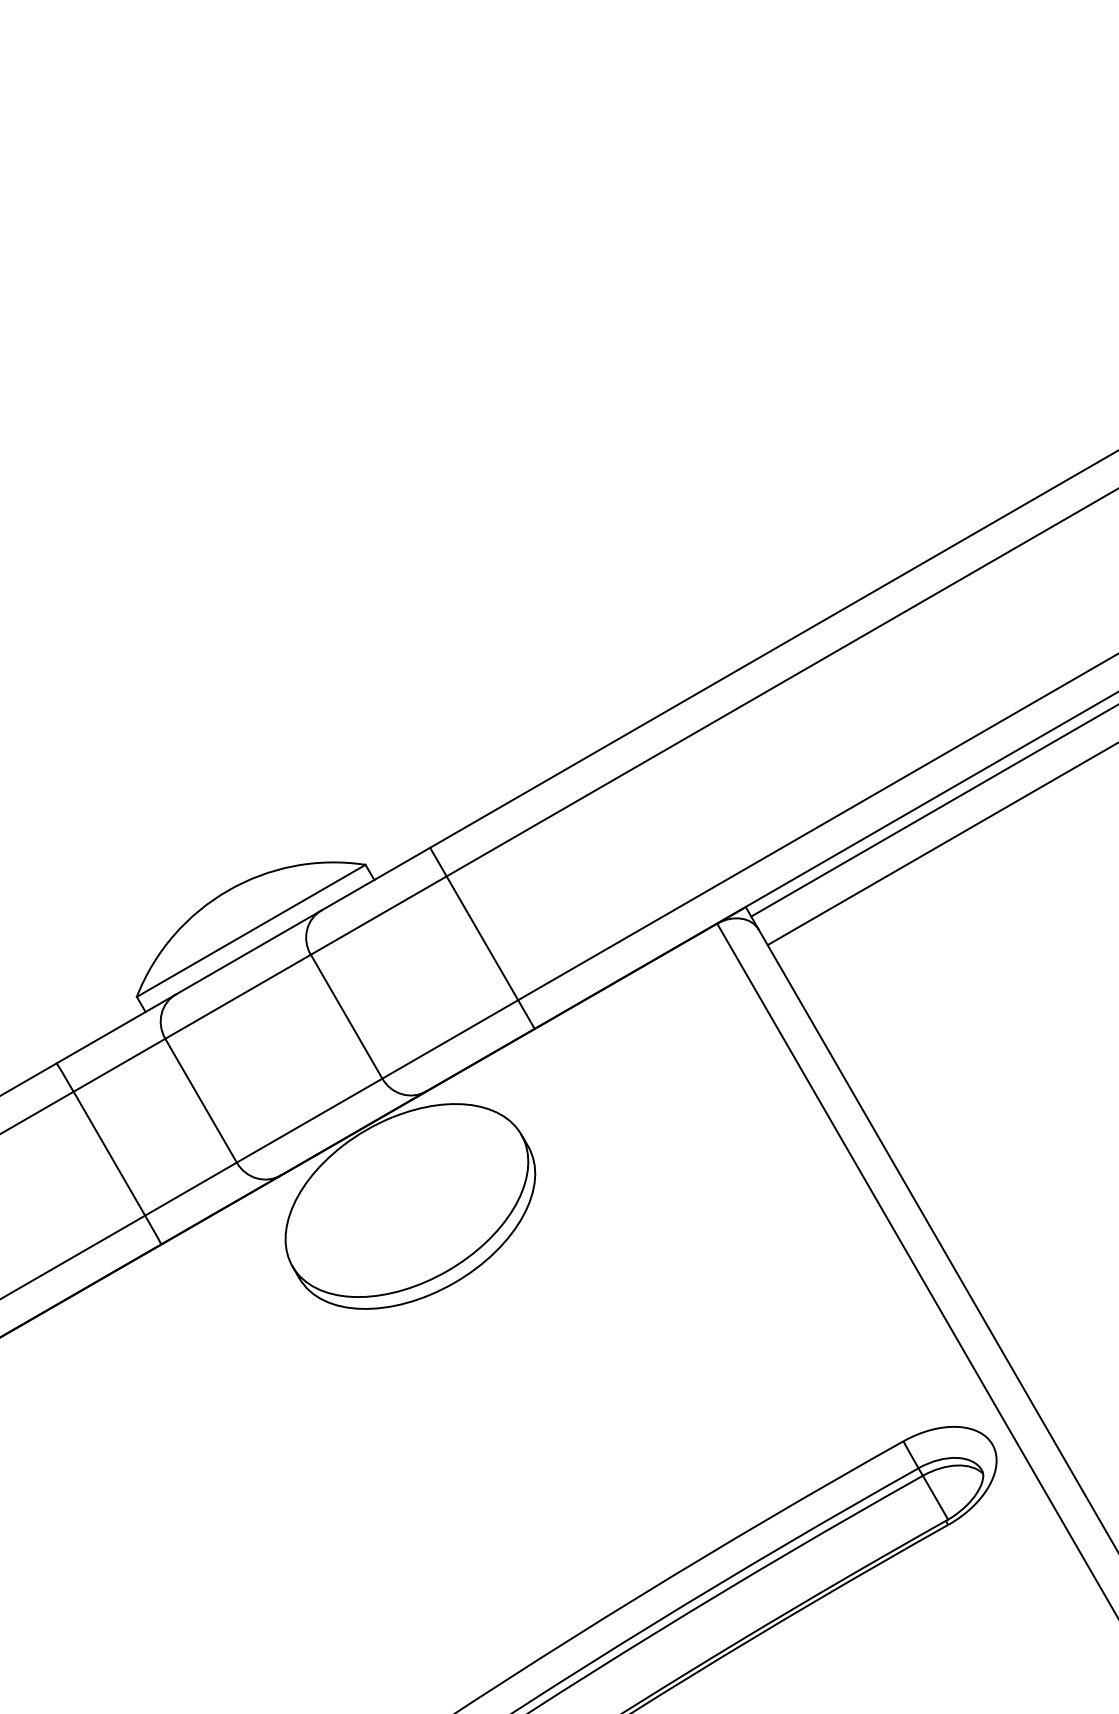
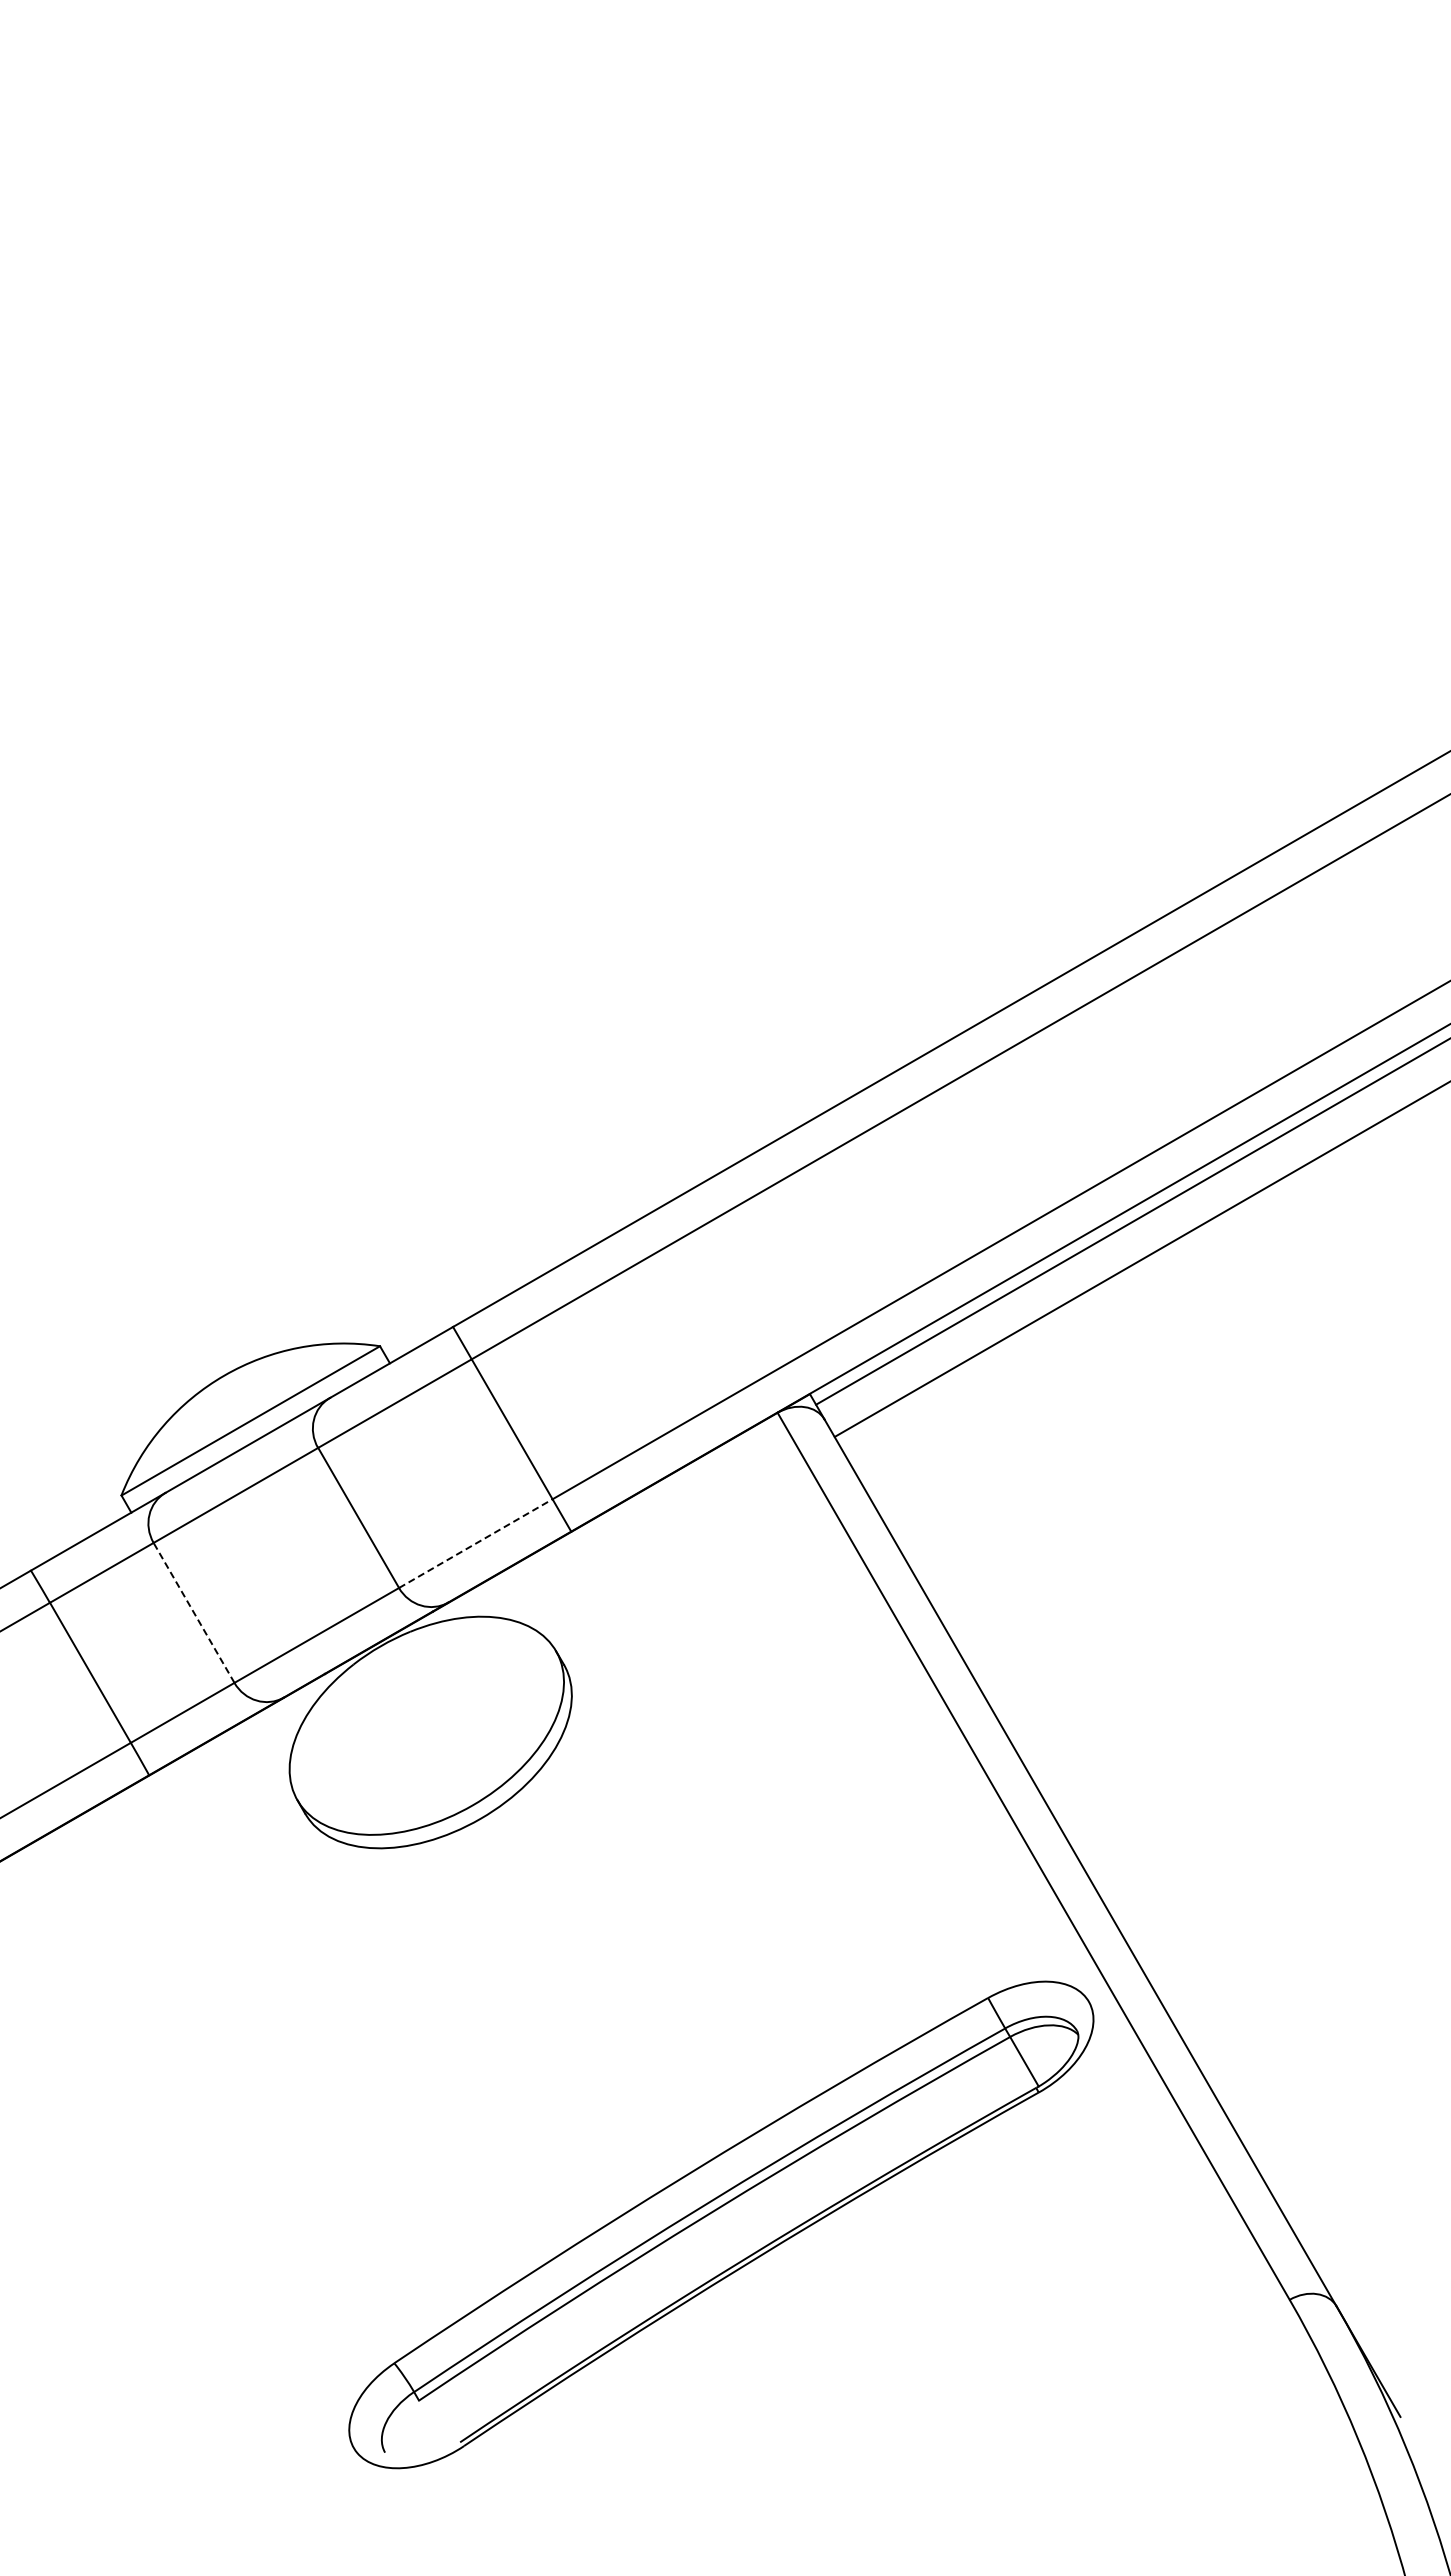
line: (449, 1039) -> (475, 1543), solid -> dashed
line: (201, 1100) -> (194, 1612), solid -> dashed

